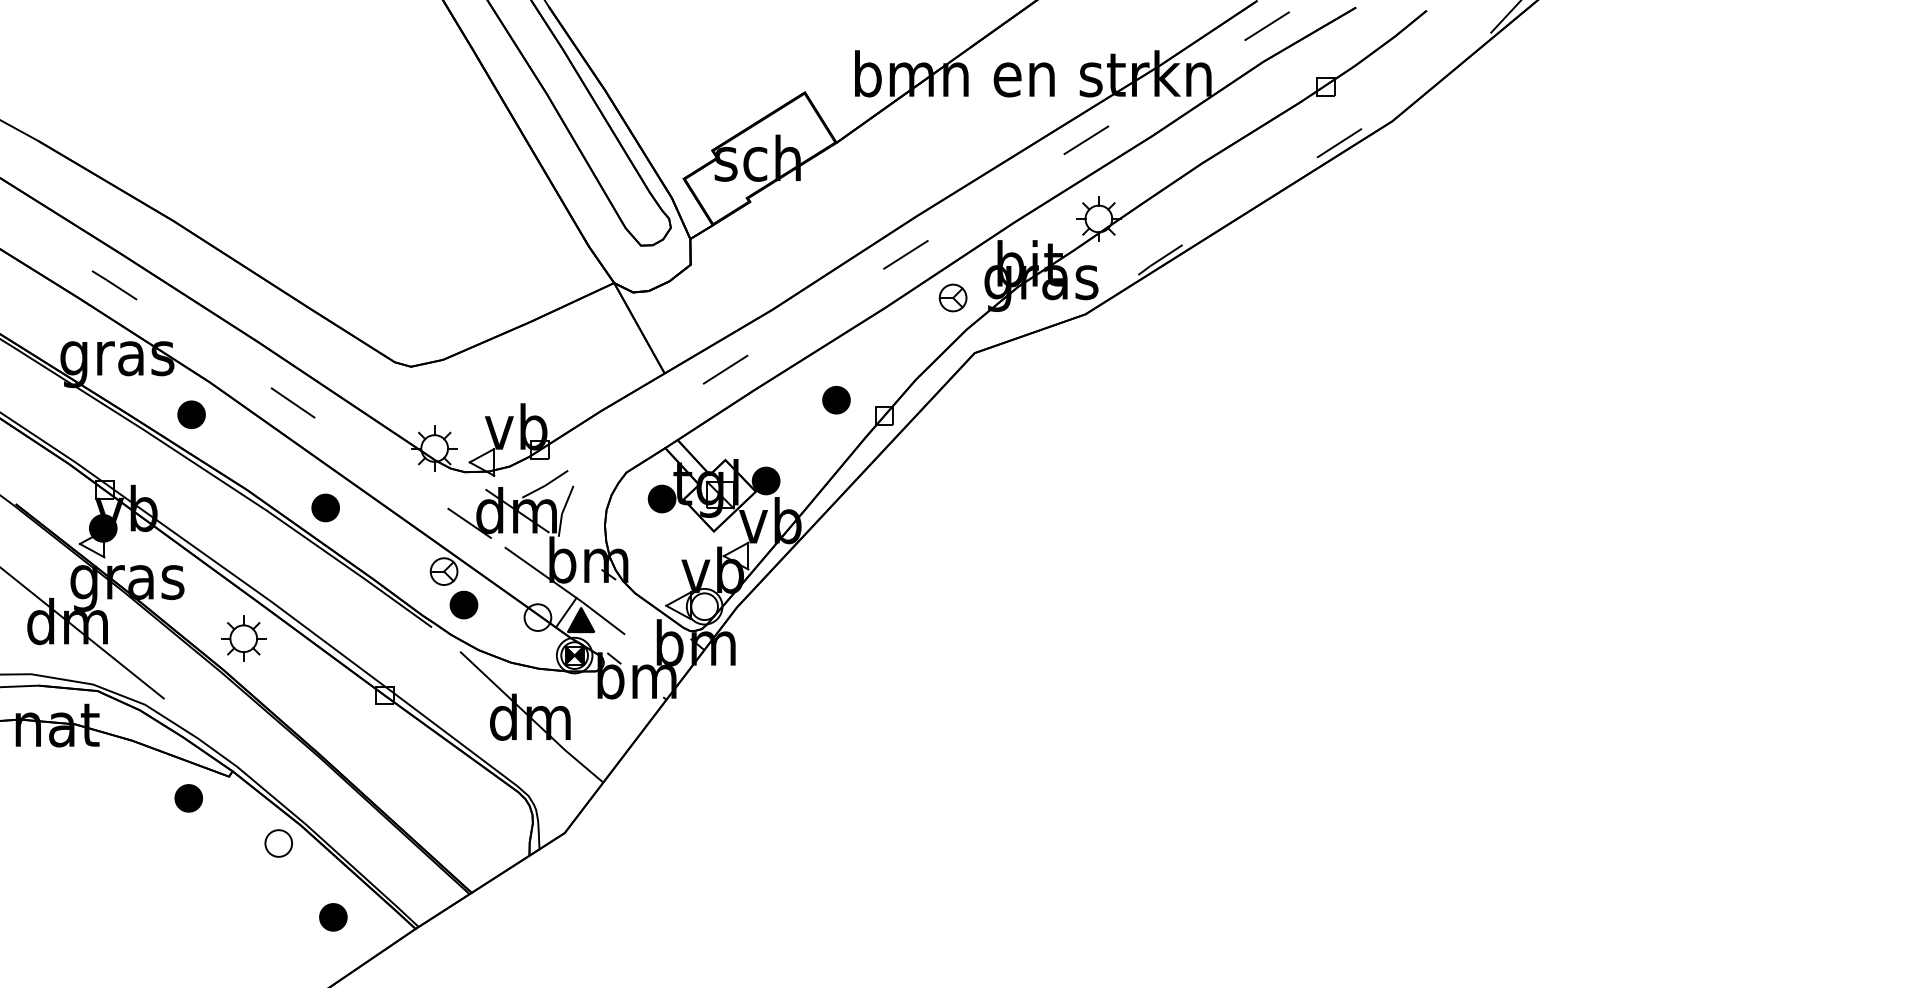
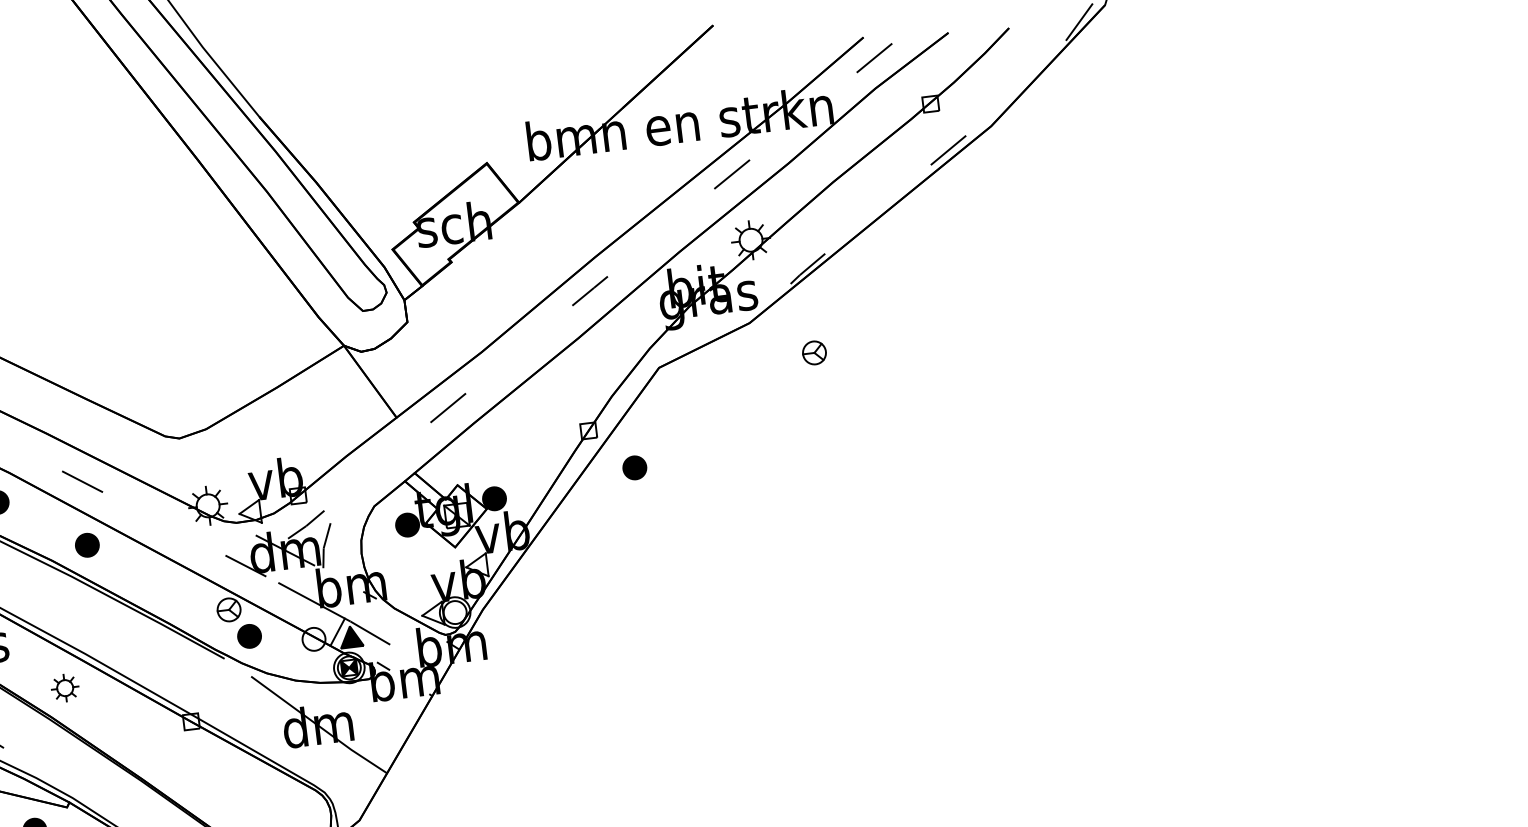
part: (952, 297) -> (813, 352), moved
part: (836, 400) -> (634, 468), moved
part: (325, 507) -> (87, 544), moved
part: (243, 638) -> (64, 688), size x0.7

